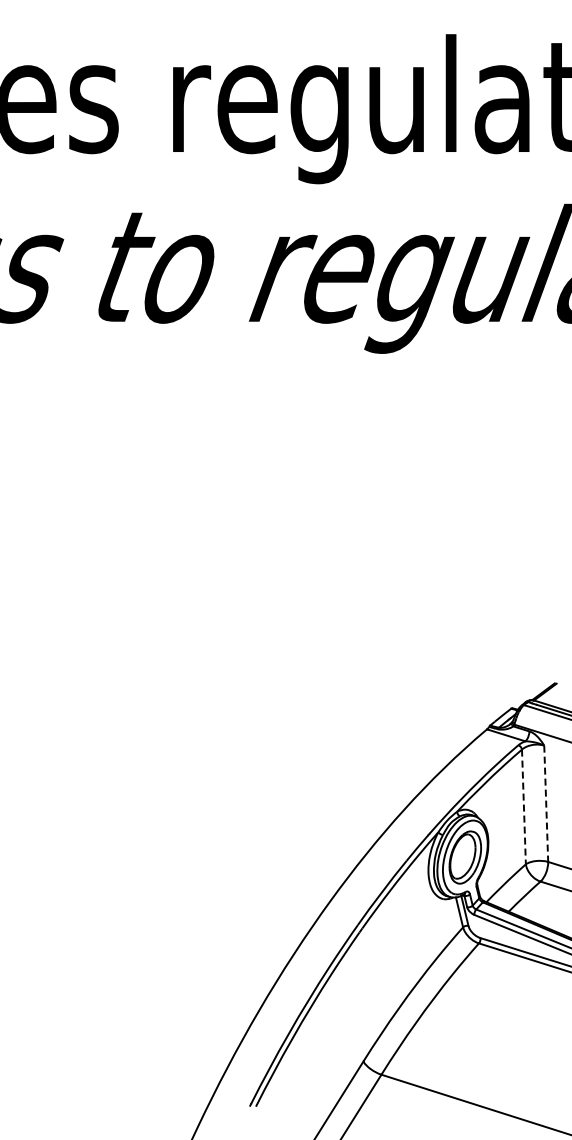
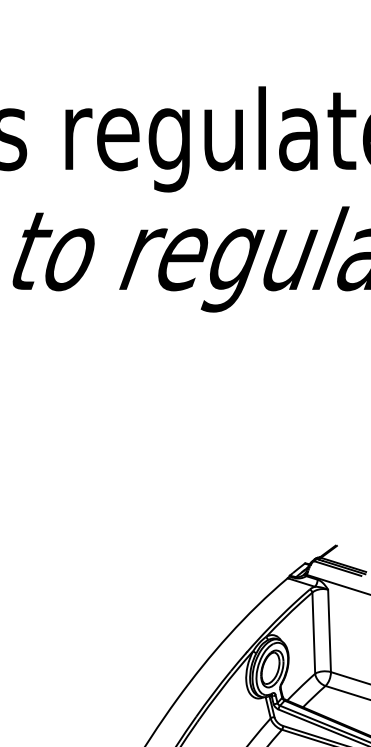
line: (546, 804) -> (329, 631), dashed -> solid
line: (523, 807) -> (313, 633), dashed -> solid

